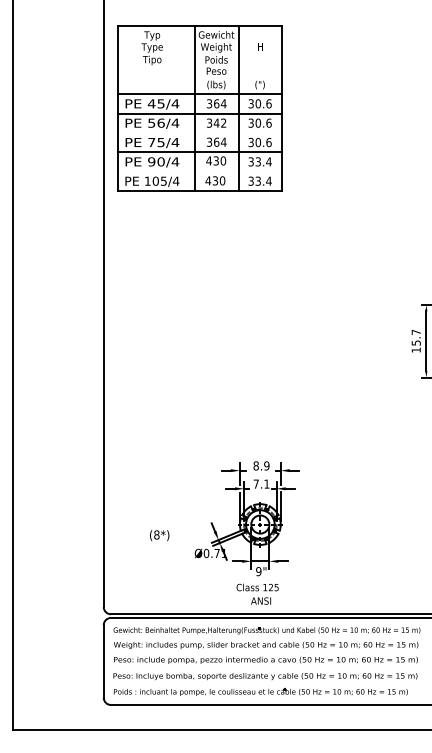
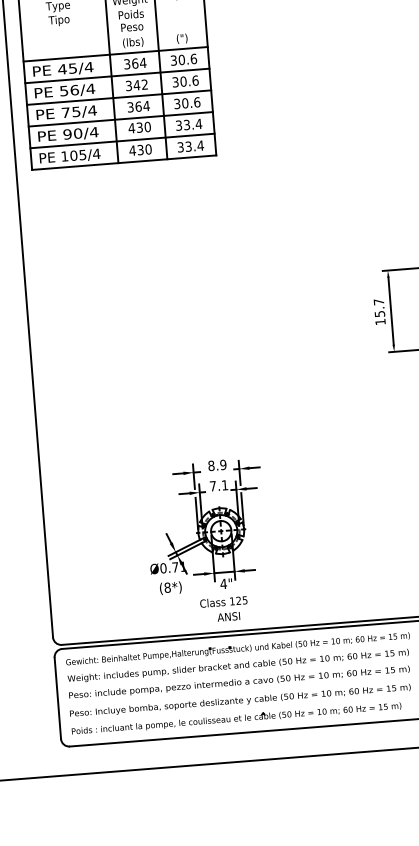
line: (199, 132) -> (118, 97), added
line: (199, 171) -> (121, 140), added
text: (159, 535) -> (170, 588), moved
text: (258, 571) -> (223, 583), 9" -> 4"

